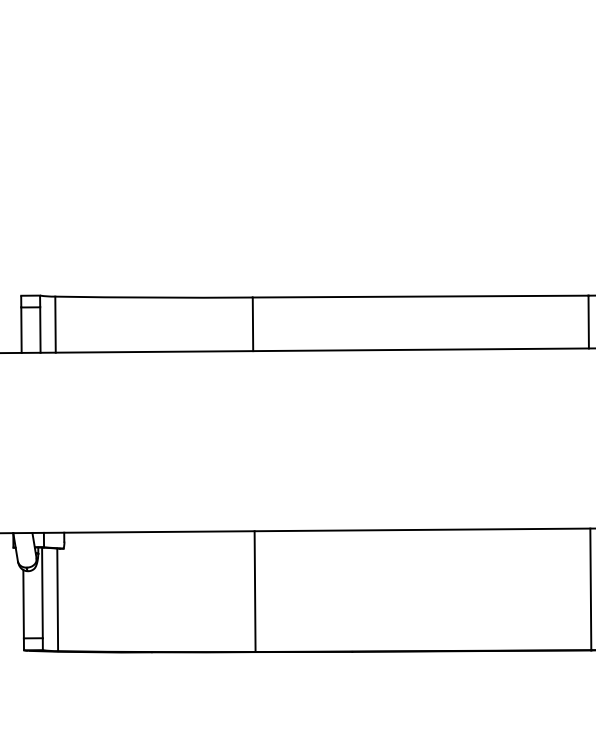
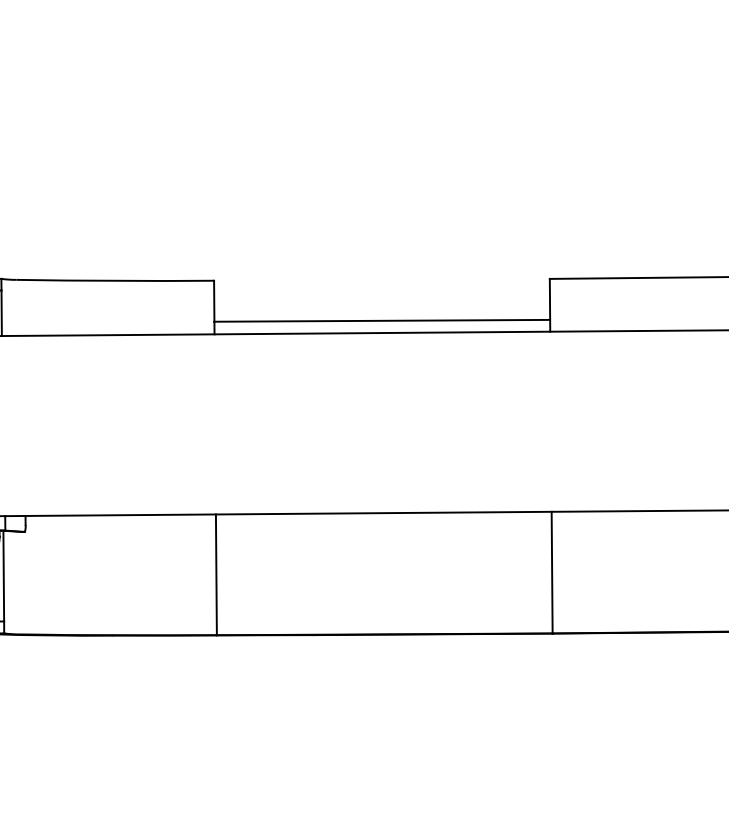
line: (420, 296) -> (381, 320), moved
line: (55, 324) -> (16, 307), removed
line: (57, 599) -> (18, 582), removed

